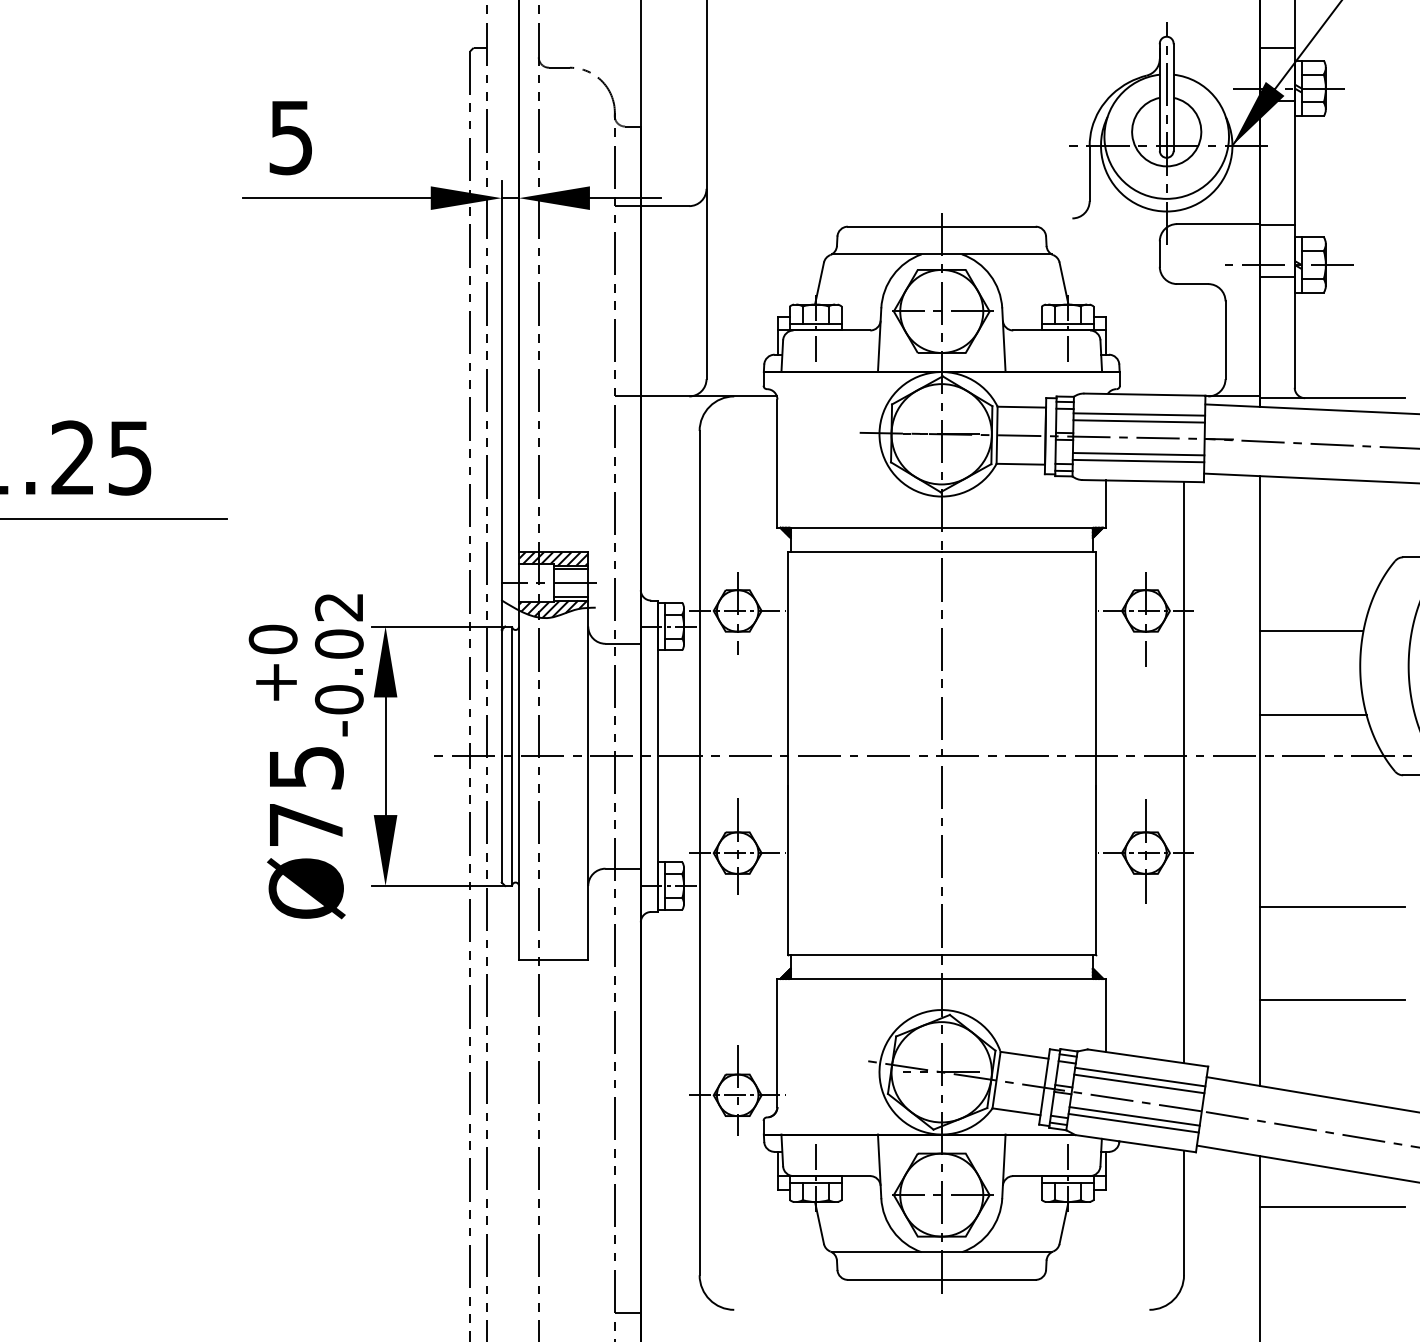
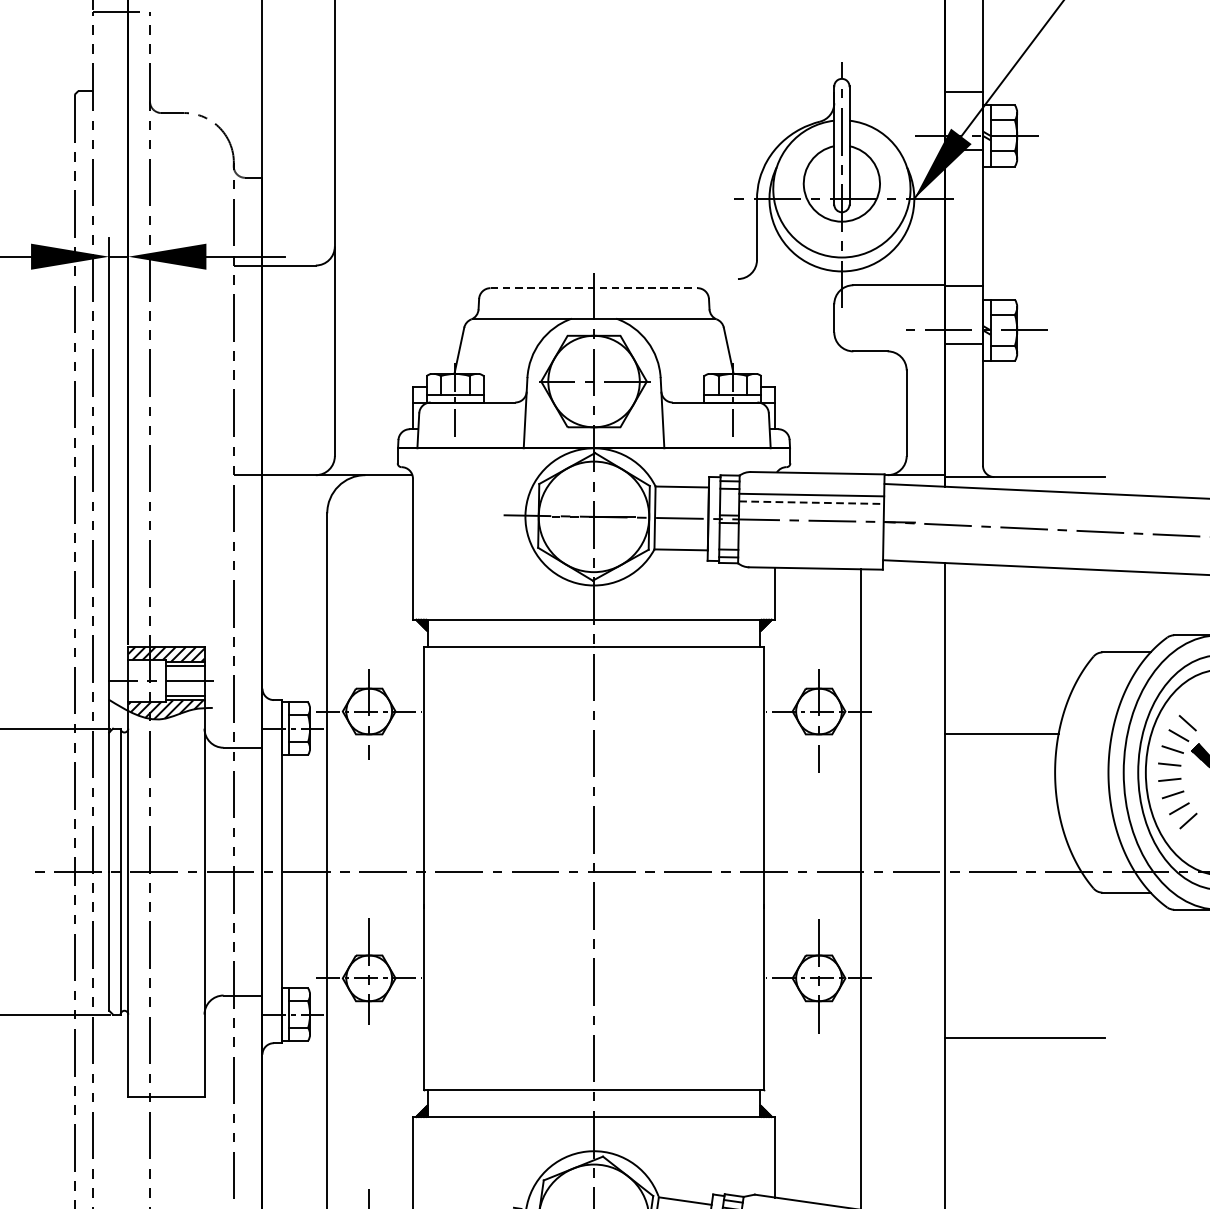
line: (941, 226) -> (593, 287), solid -> dashed
line: (1139, 421) -> (811, 502), solid -> dashed
line: (1138, 454) -> (810, 539), removed
line: (1138, 460) -> (810, 545), removed
line: (1313, 715) -> (1003, 826), removed
line: (1332, 999) -> (1024, 1139), removed

